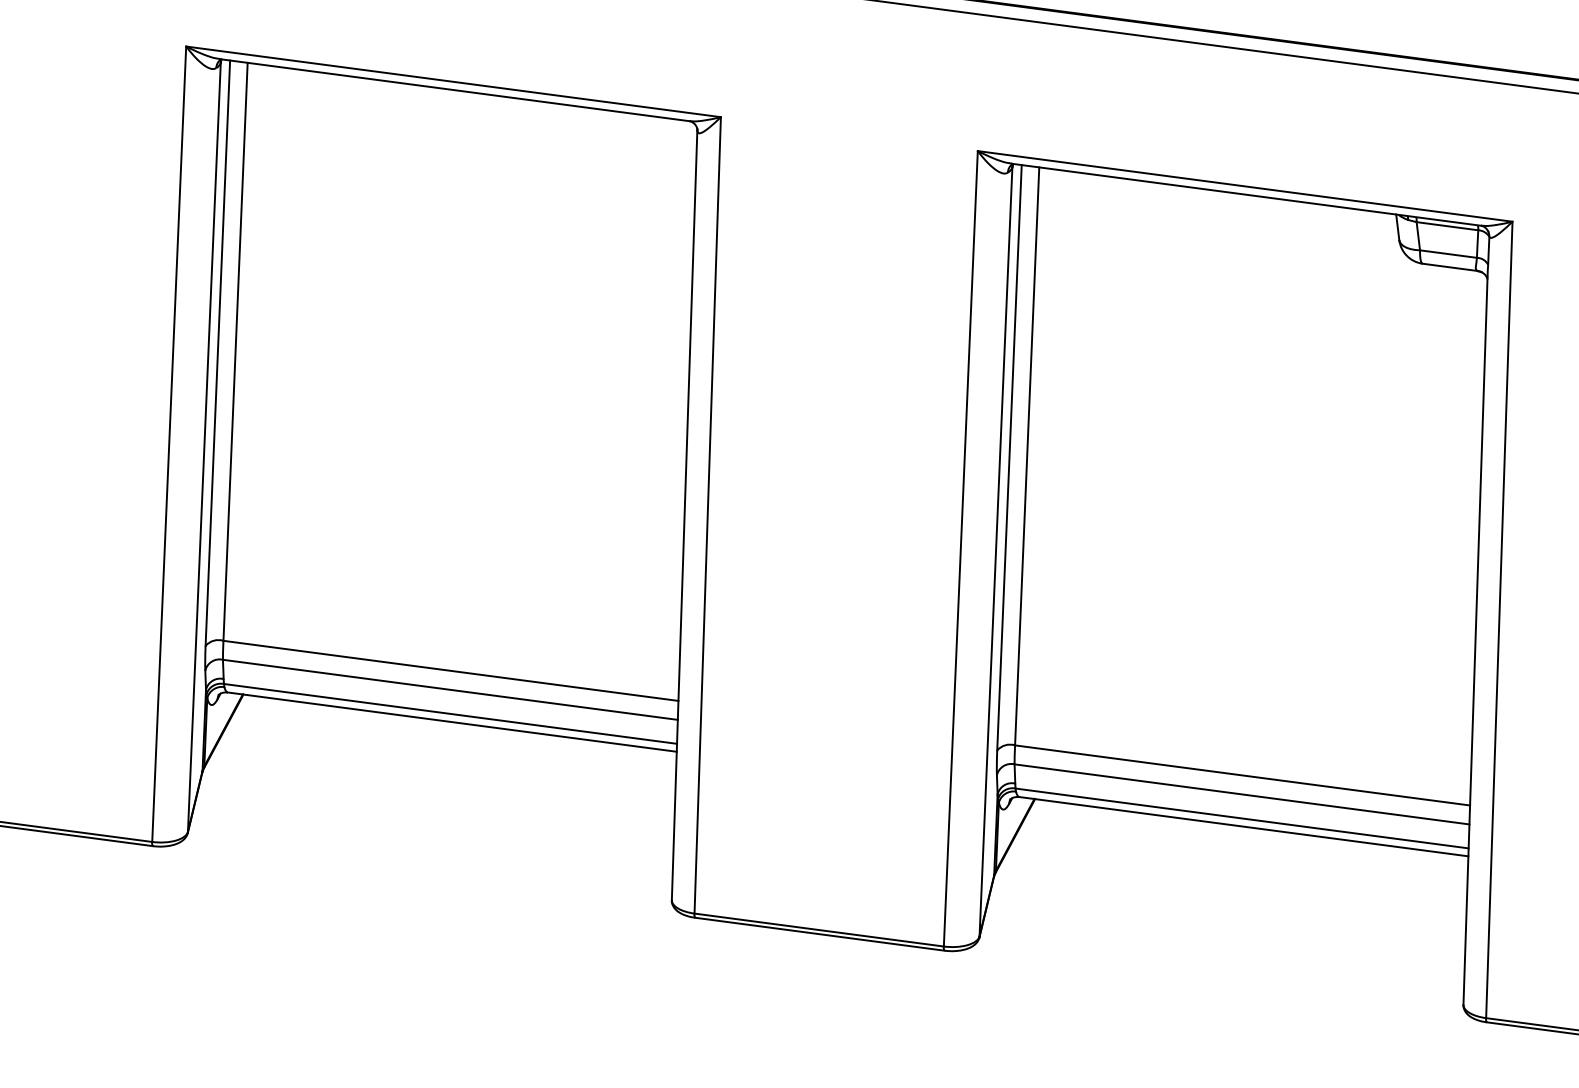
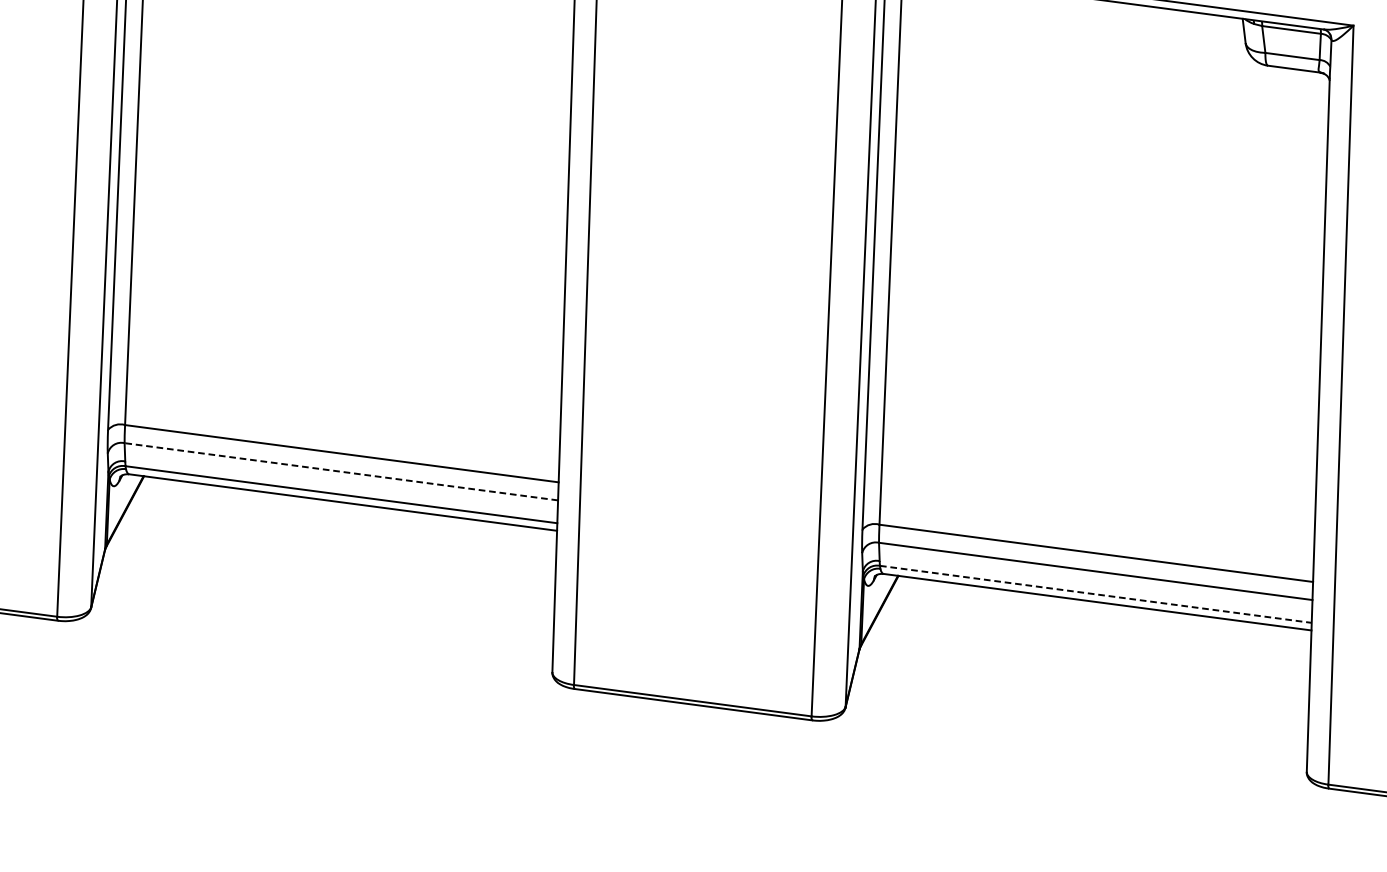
line: (449, 689) -> (340, 471), solid -> dashed
line: (1242, 818) -> (1096, 594), solid -> dashed

